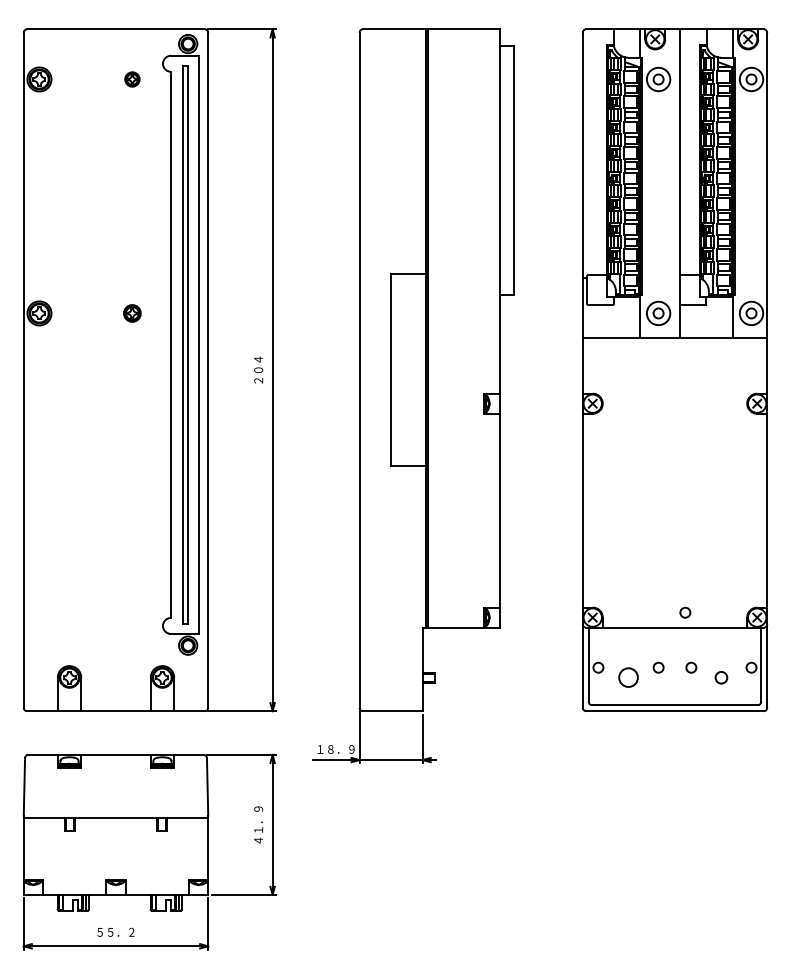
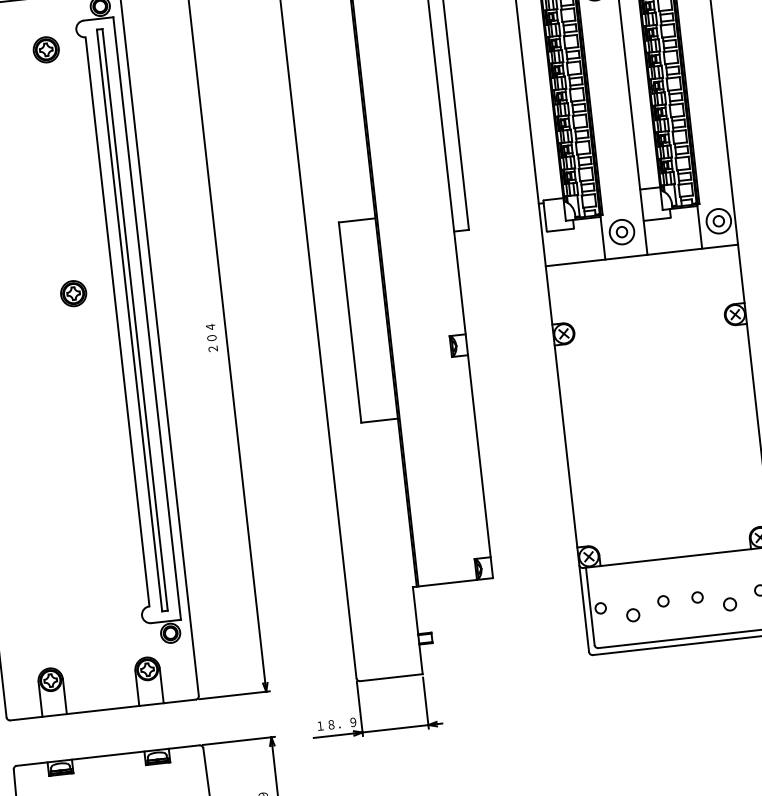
part: (132, 79) -> (46, 49), size x1.67
part: (132, 313) -> (73, 293), size x1.43
circle: (685, 612) -> (684, 540), removed
circle: (628, 677) -> (633, 615), size x0.62

